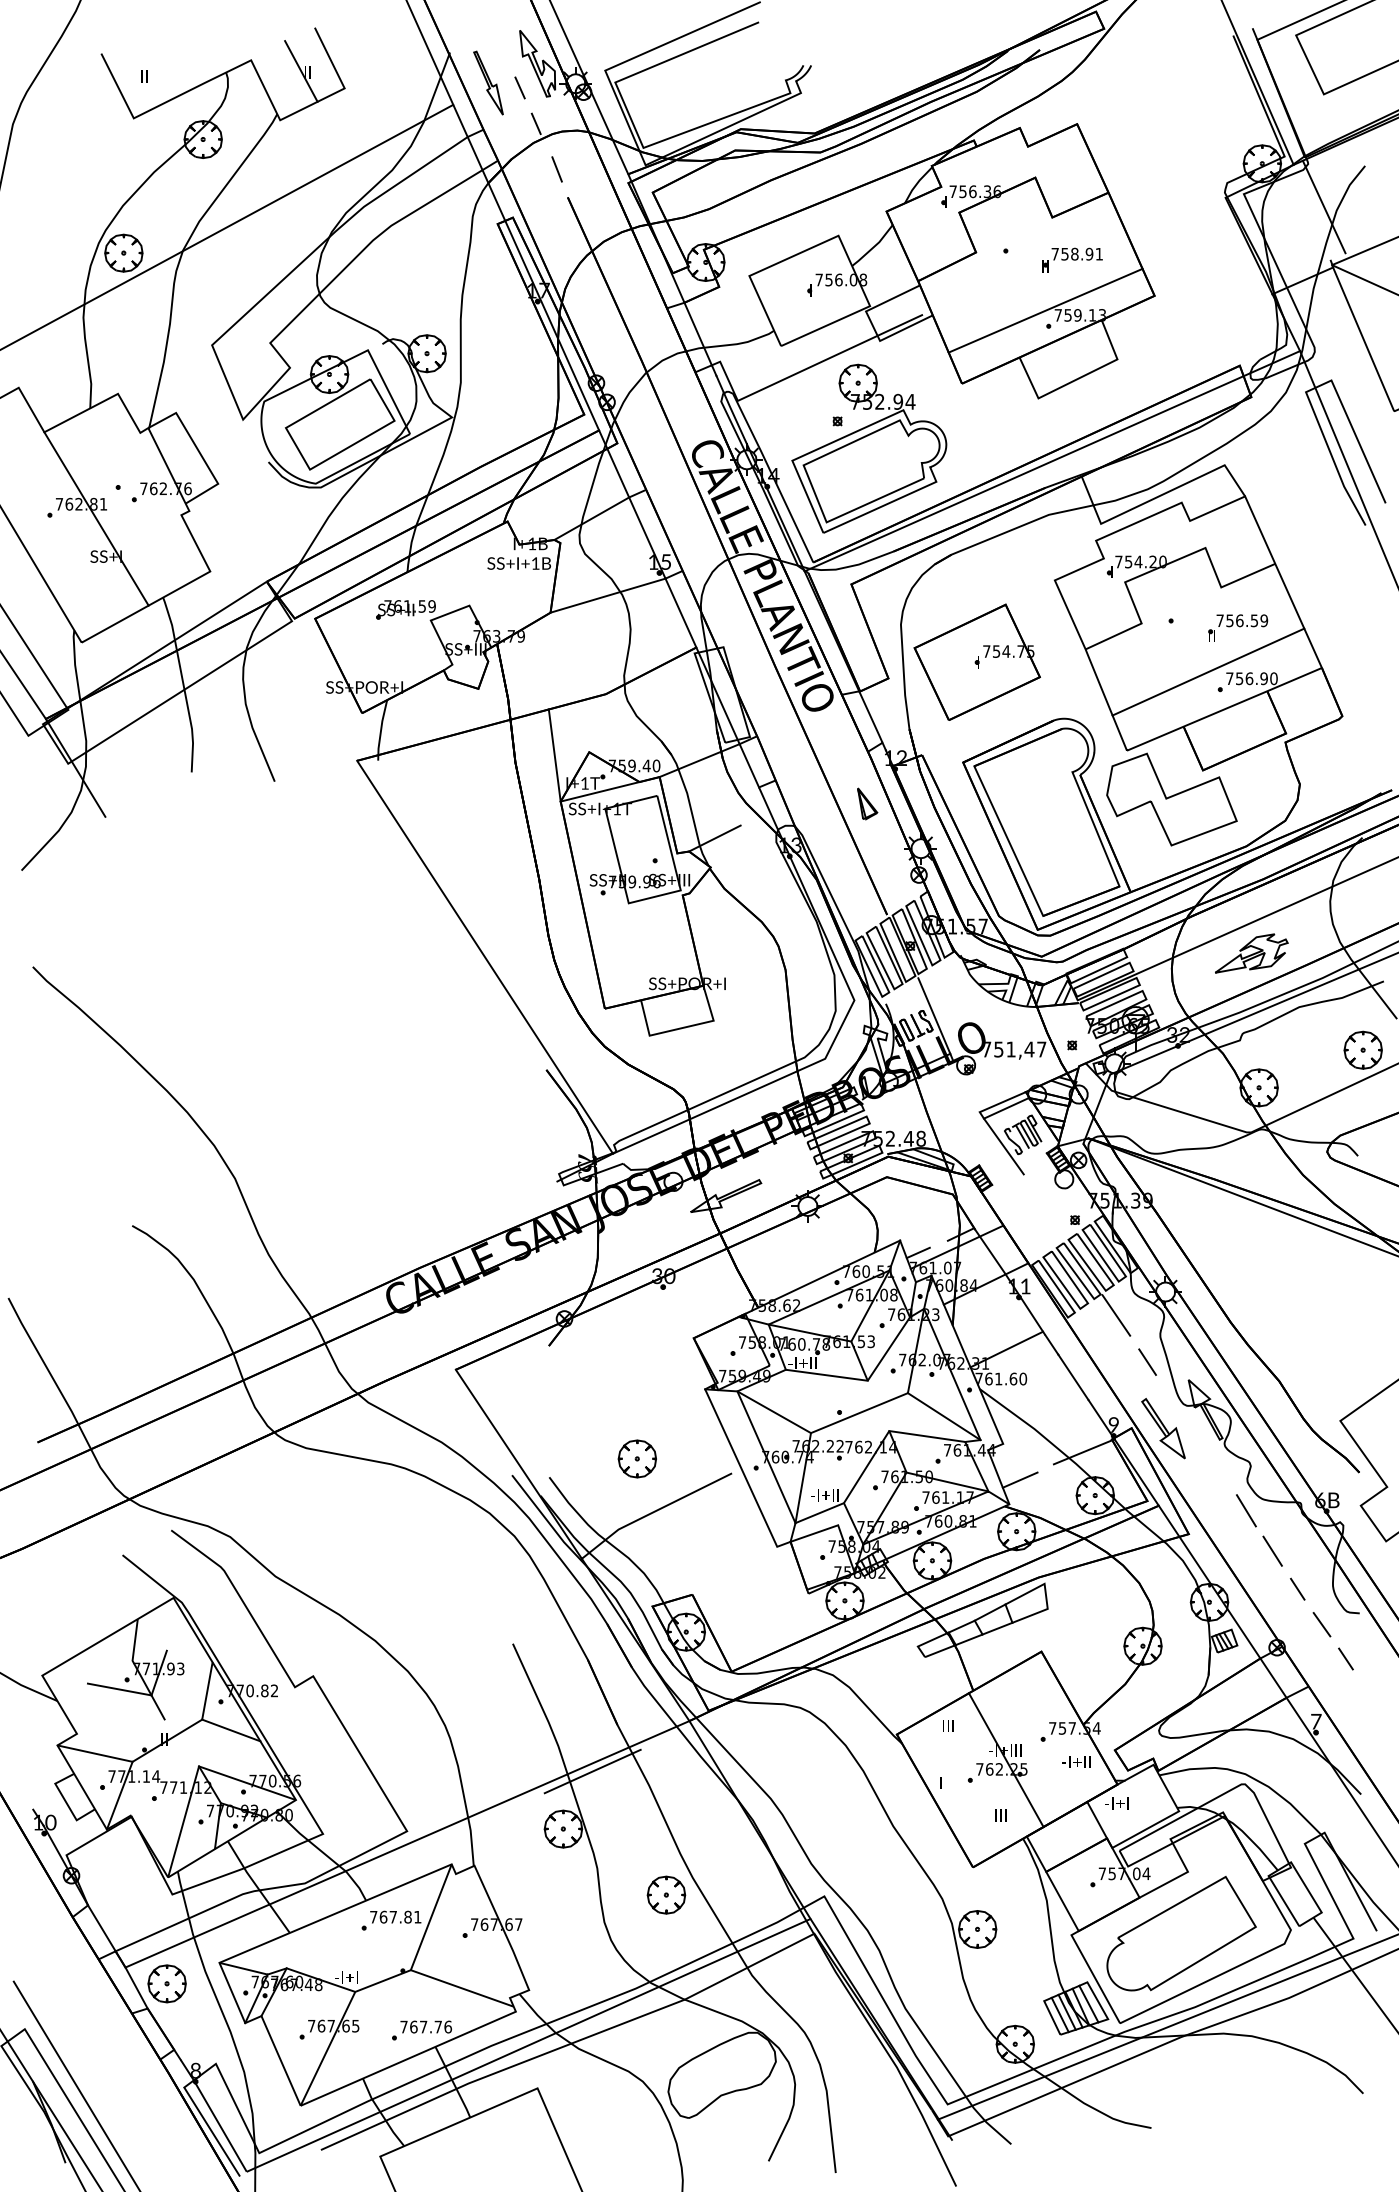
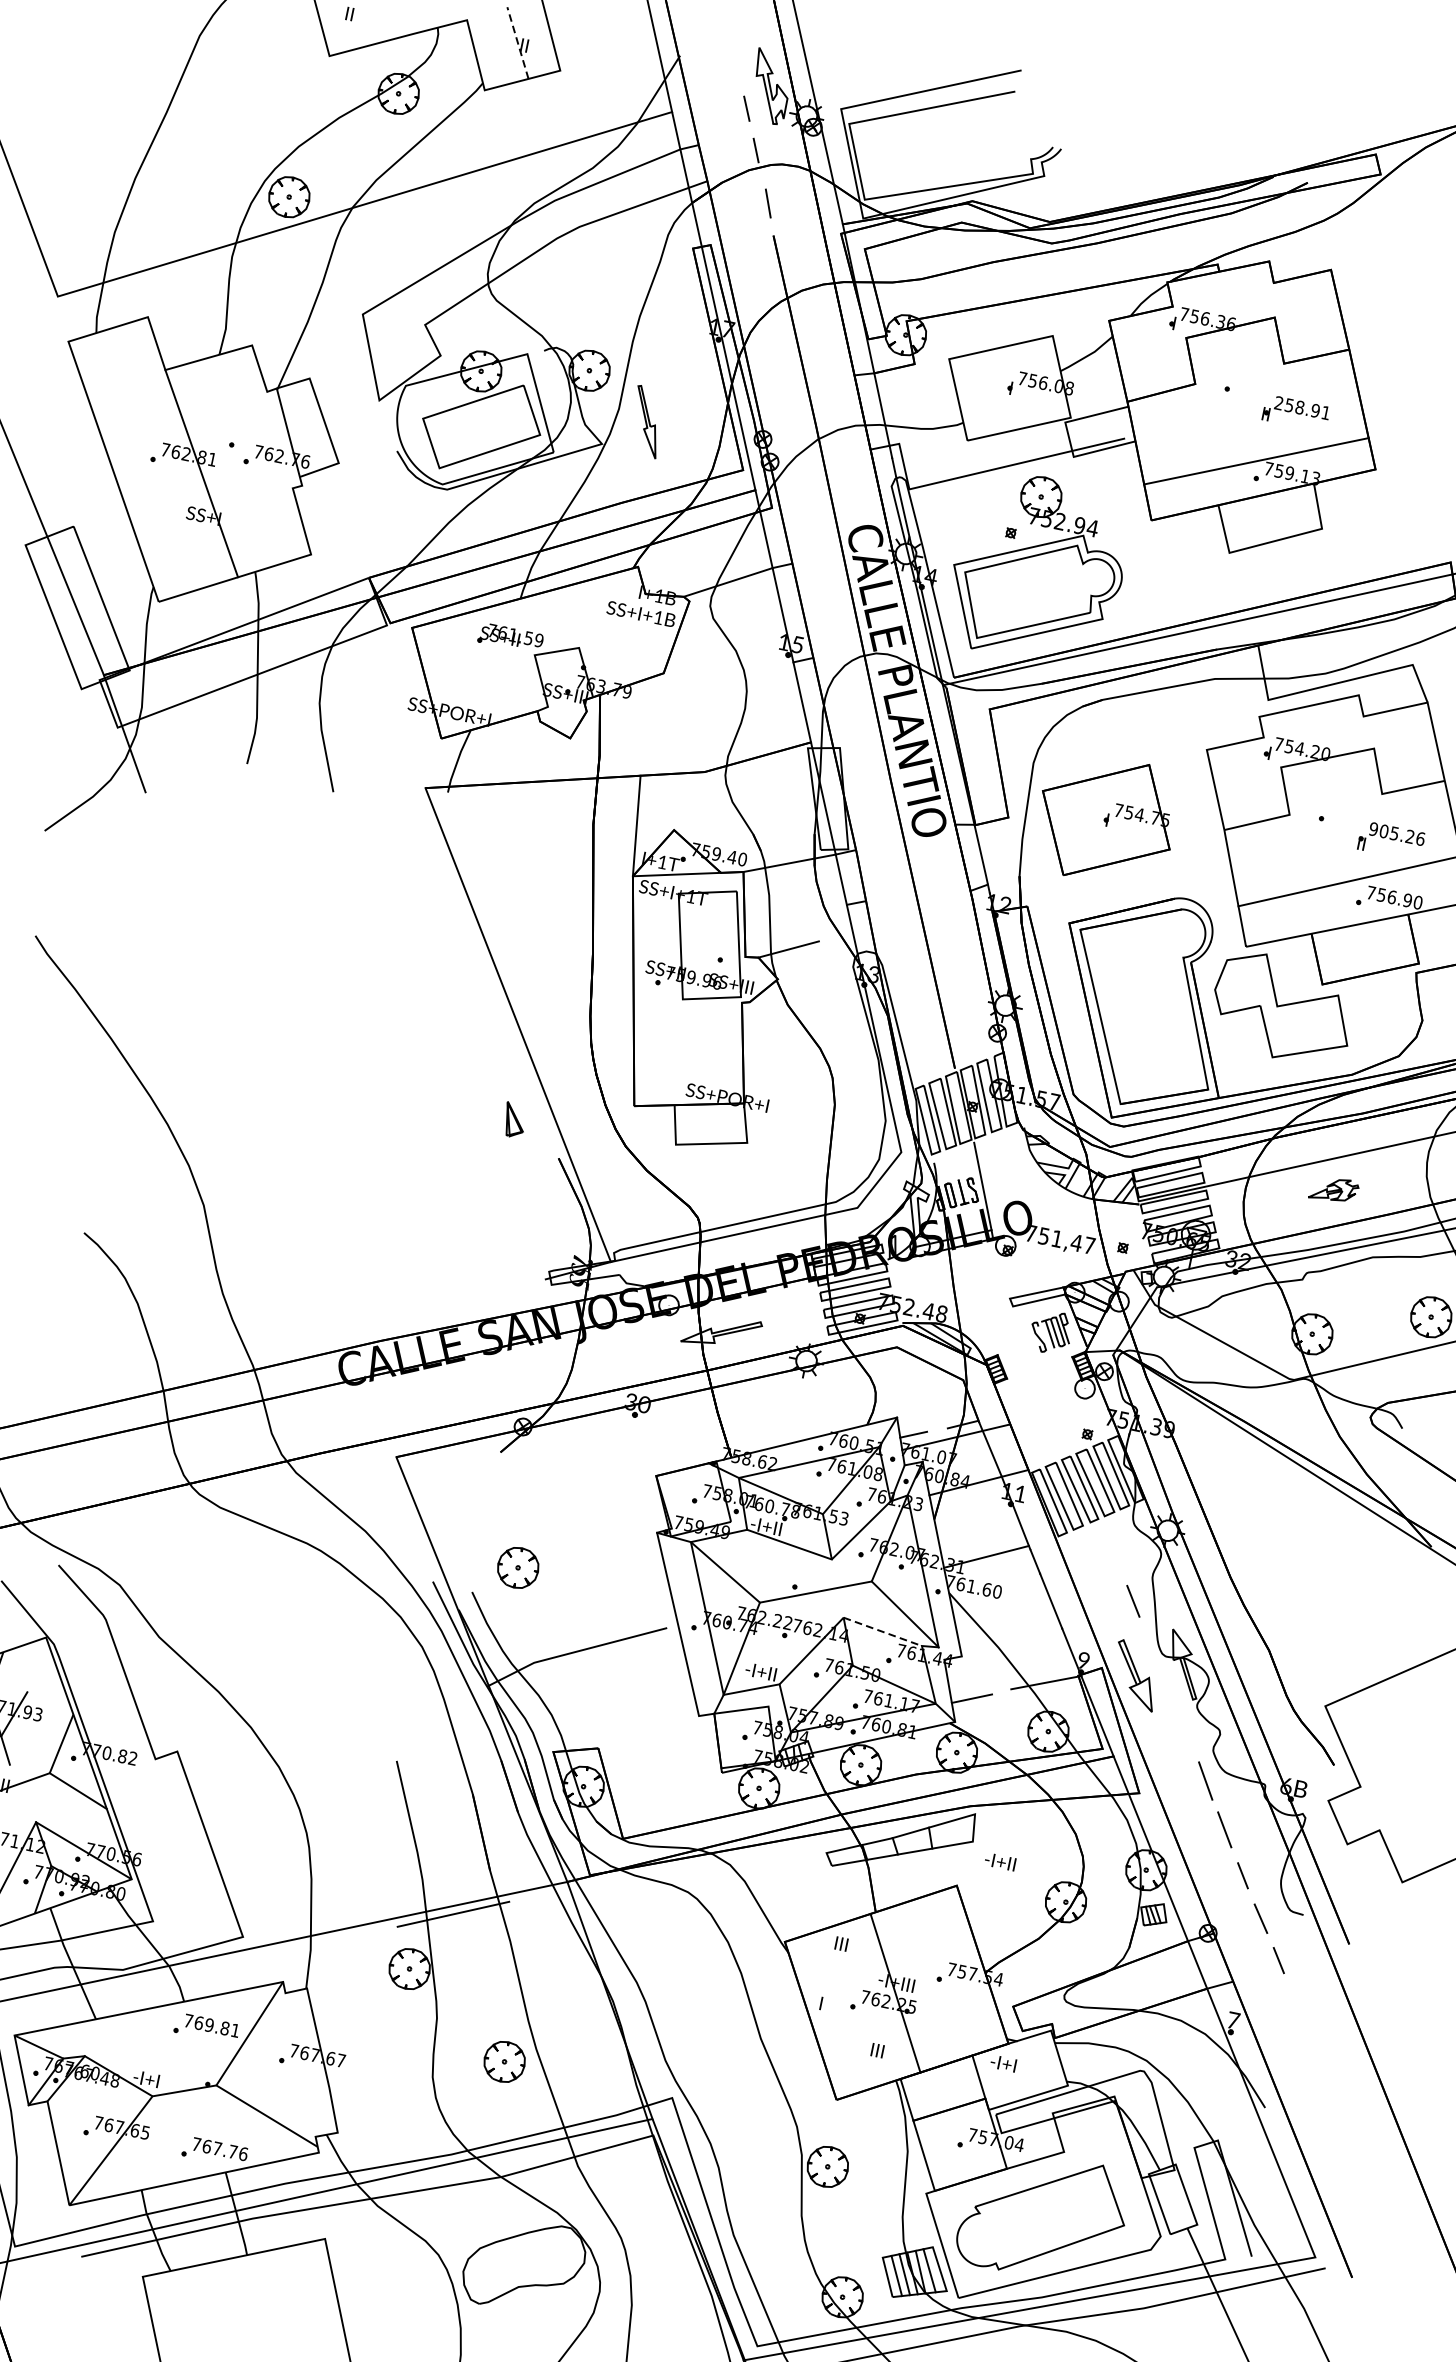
line: (301, 71) -> (518, 43), solid -> dashed
part: (488, 82) -> (647, 421), moved
text: (1054, 253) -> (1278, 402), 758.91 -> 258.91
line: (607, 595) -> (728, 667), removed
text: (1242, 620) -> (1397, 833), 756.59 -> 905.26
part: (867, 803) -> (514, 1119), moved
part: (1251, 953) -> (1333, 1189), size x0.6
line: (1003, 1146) -> (1027, 1340), removed
line: (1116, 1315) -> (1110, 1544), removed
line: (927, 1436) -> (883, 1631), solid -> dashed
part: (636, 1458) -> (517, 1567), moved
text: (1076, 1761) -> (1000, 1861), moved
text: (393, 1916) -> (209, 2024), 767.81 -> 769.81

